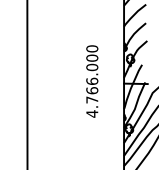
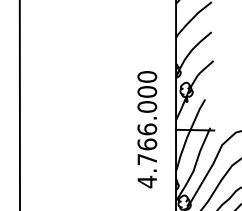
text: (92, 81) -> (147, 129), moved

